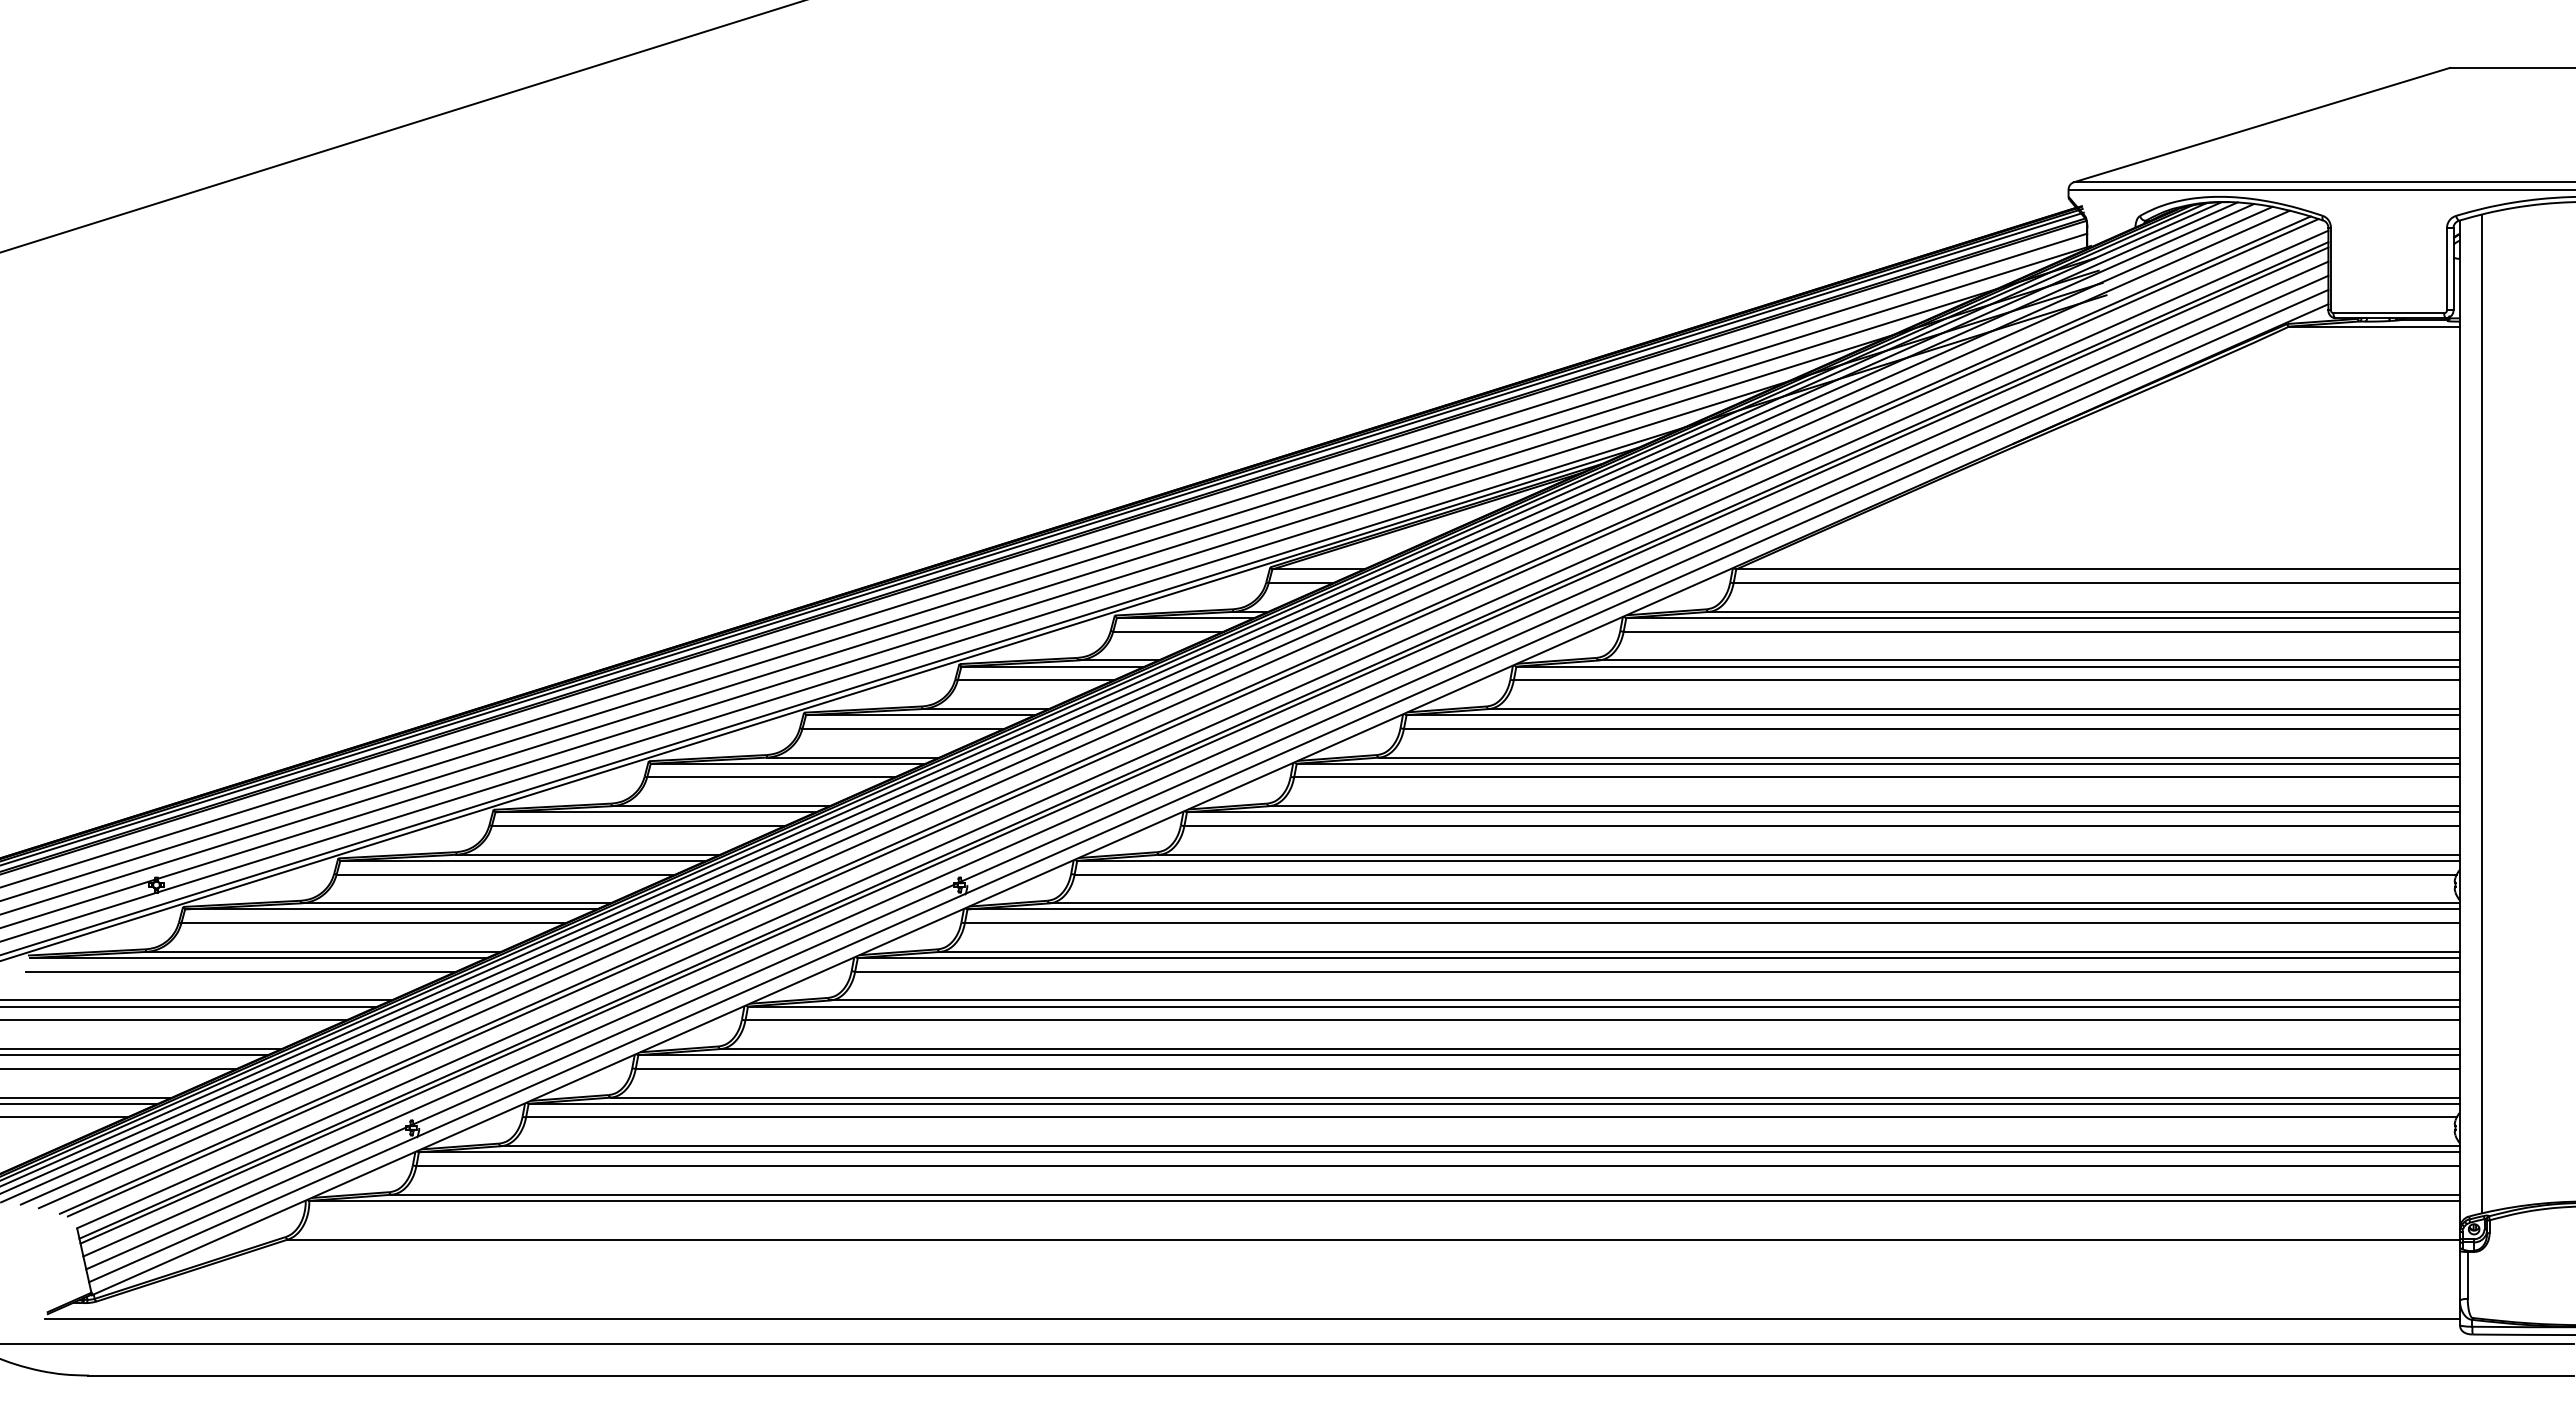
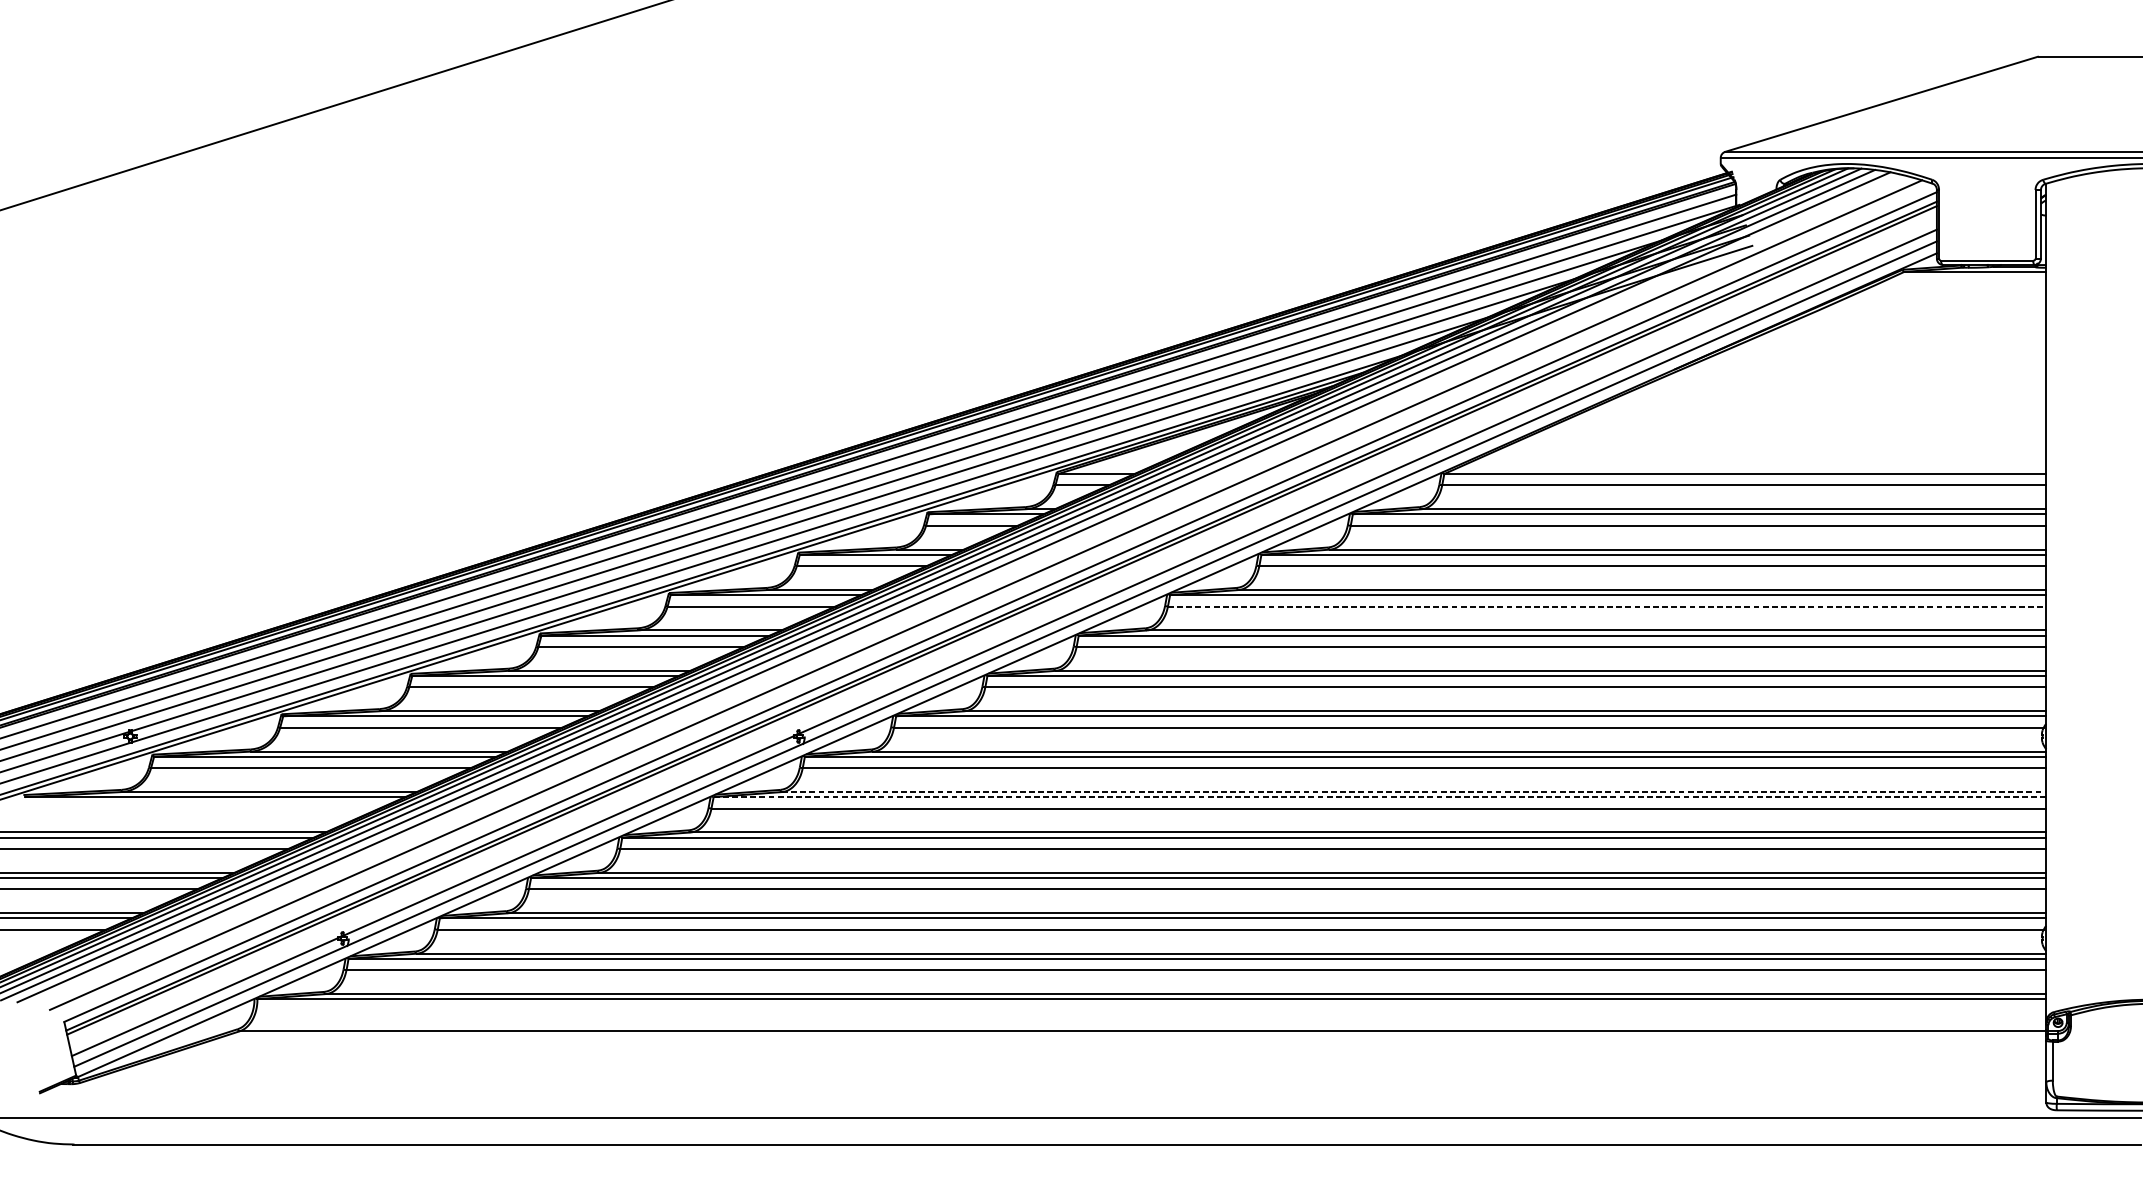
line: (1163, 709) -> (967, 590), removed
line: (2481, 713) -> (2064, 593), removed
line: (1192, 717) -> (992, 597), removed
line: (1931, 728) -> (1606, 606), solid -> dashed
line: (1205, 758) -> (1002, 631), removed
line: (1700, 951) -> (1414, 791), solid -> dashed
line: (1659, 958) -> (1380, 797), solid -> dashed
line: (241, 971) -> (201, 808), removed
line: (1252, 1319) -> (1041, 1097), removed

